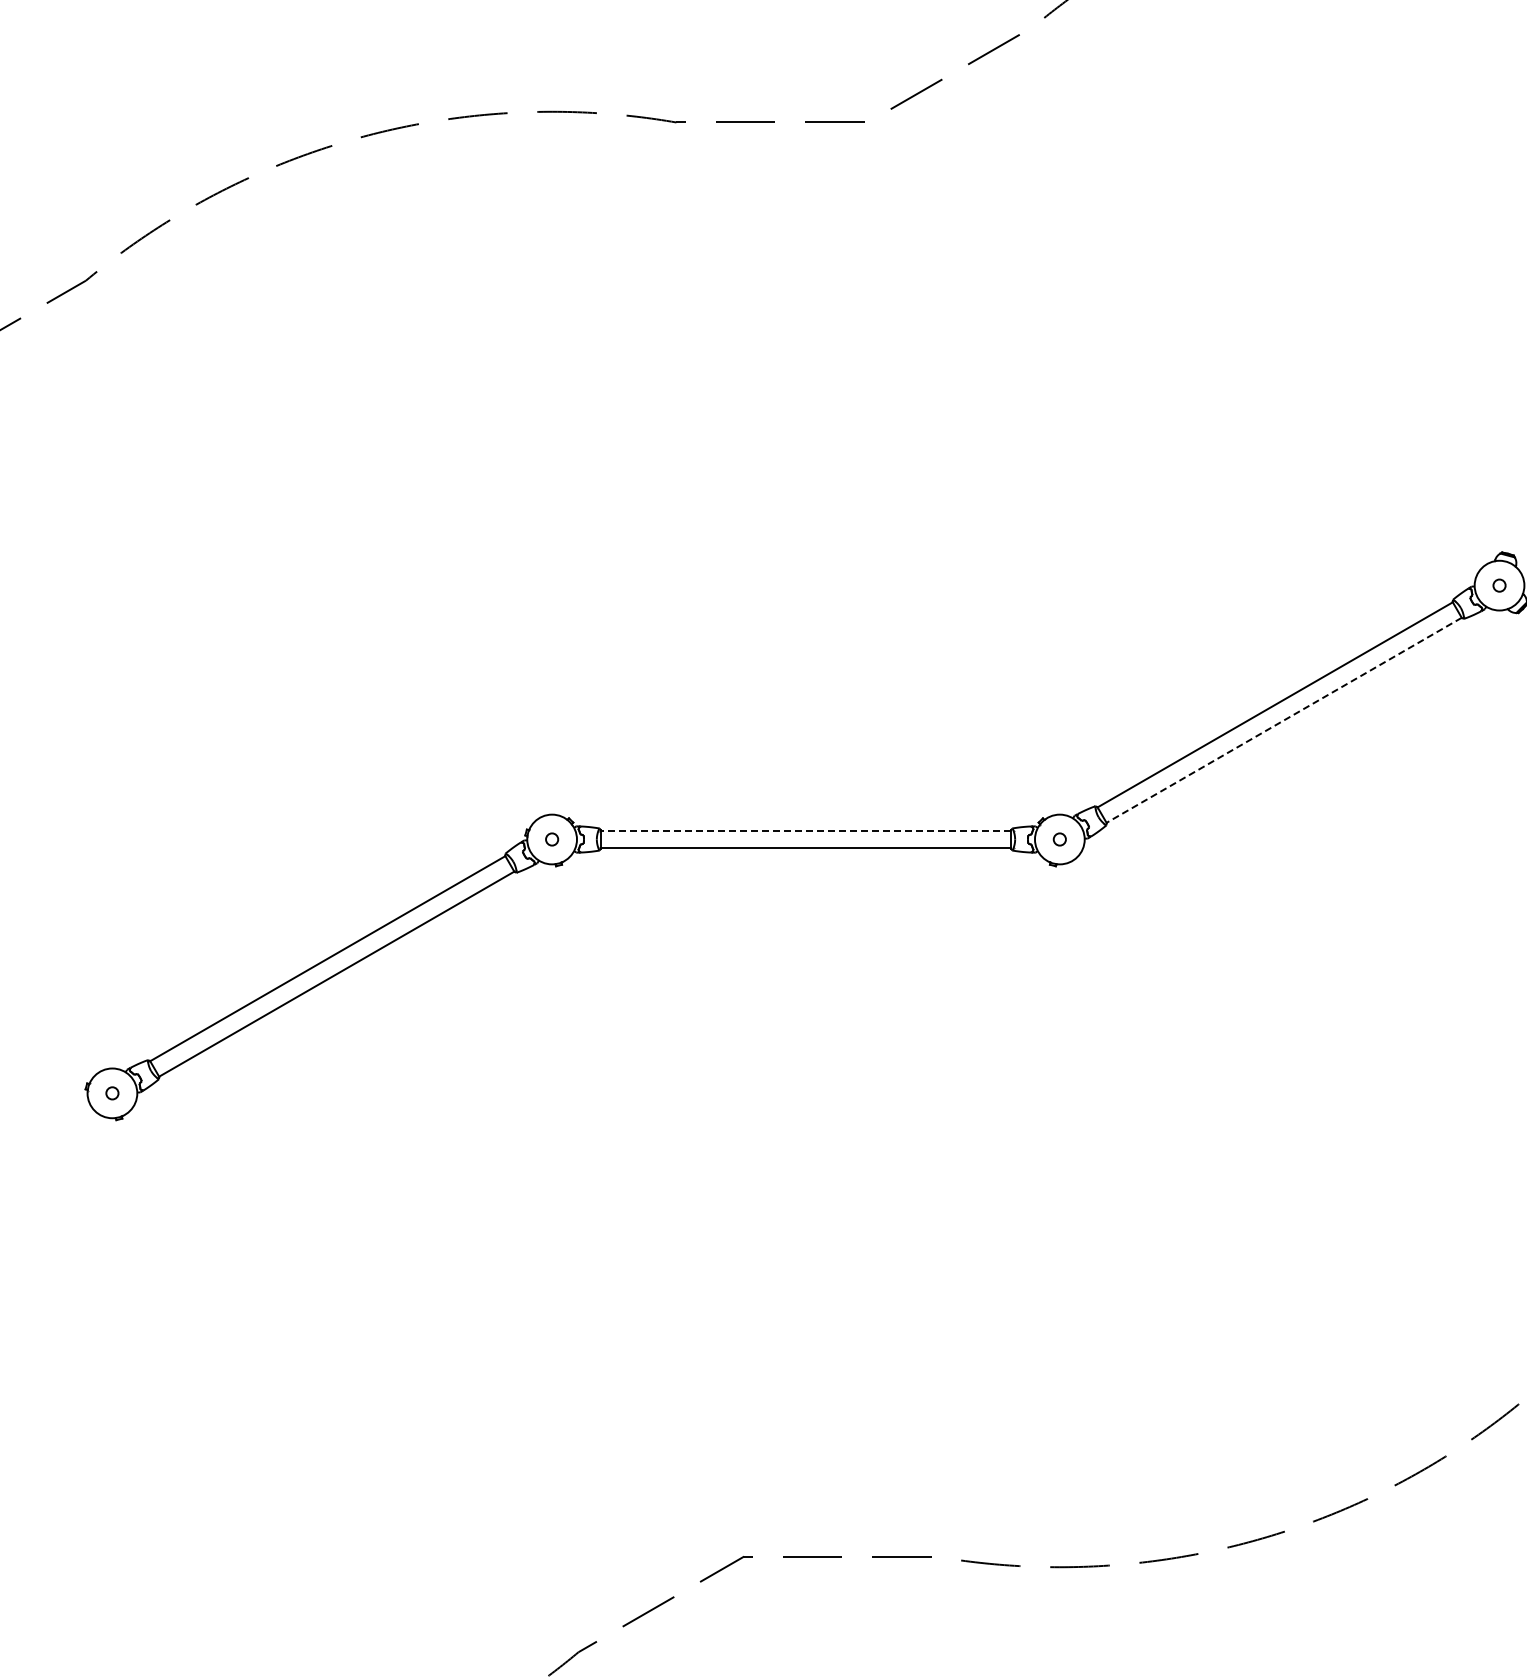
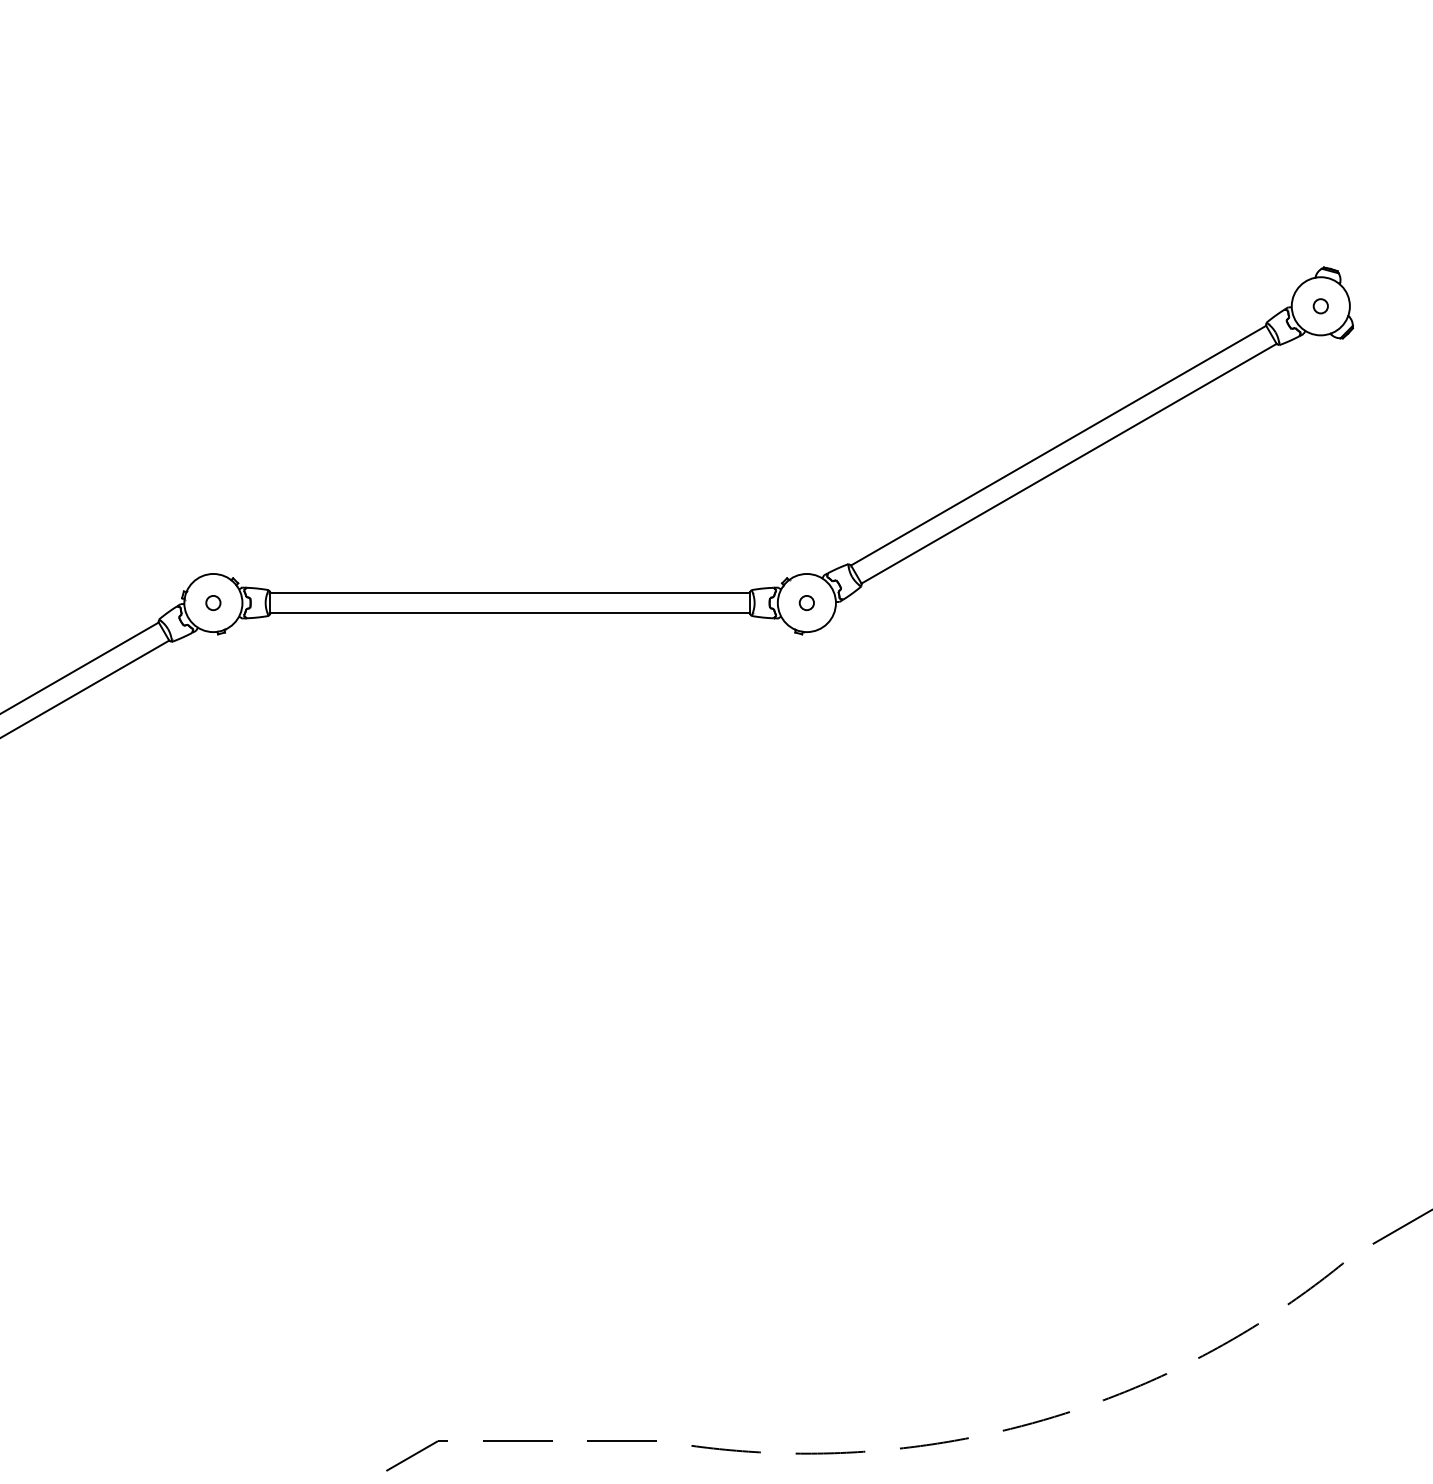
line: (1283, 720) -> (1068, 463), dashed -> solid
line: (805, 830) -> (509, 592), dashed -> solid

